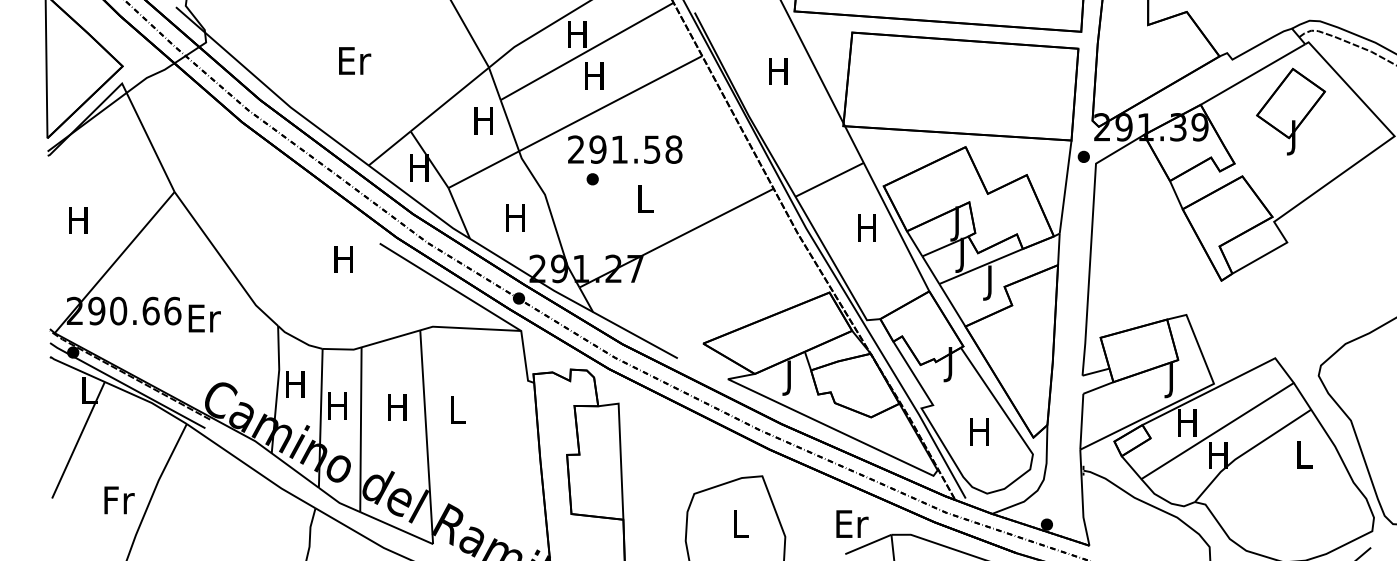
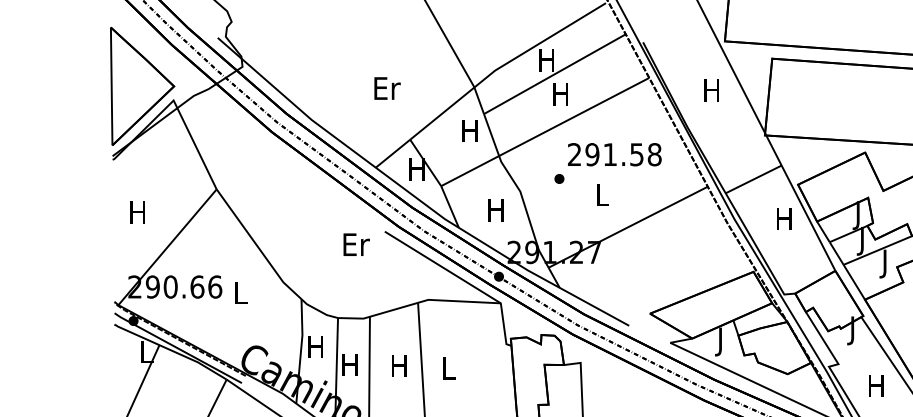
text: (355, 60) -> (387, 88), moved
text: (625, 149) -> (615, 154), moved
text: (345, 259) -> (356, 244), H -> Er
text: (204, 318) -> (241, 293), Er -> L

